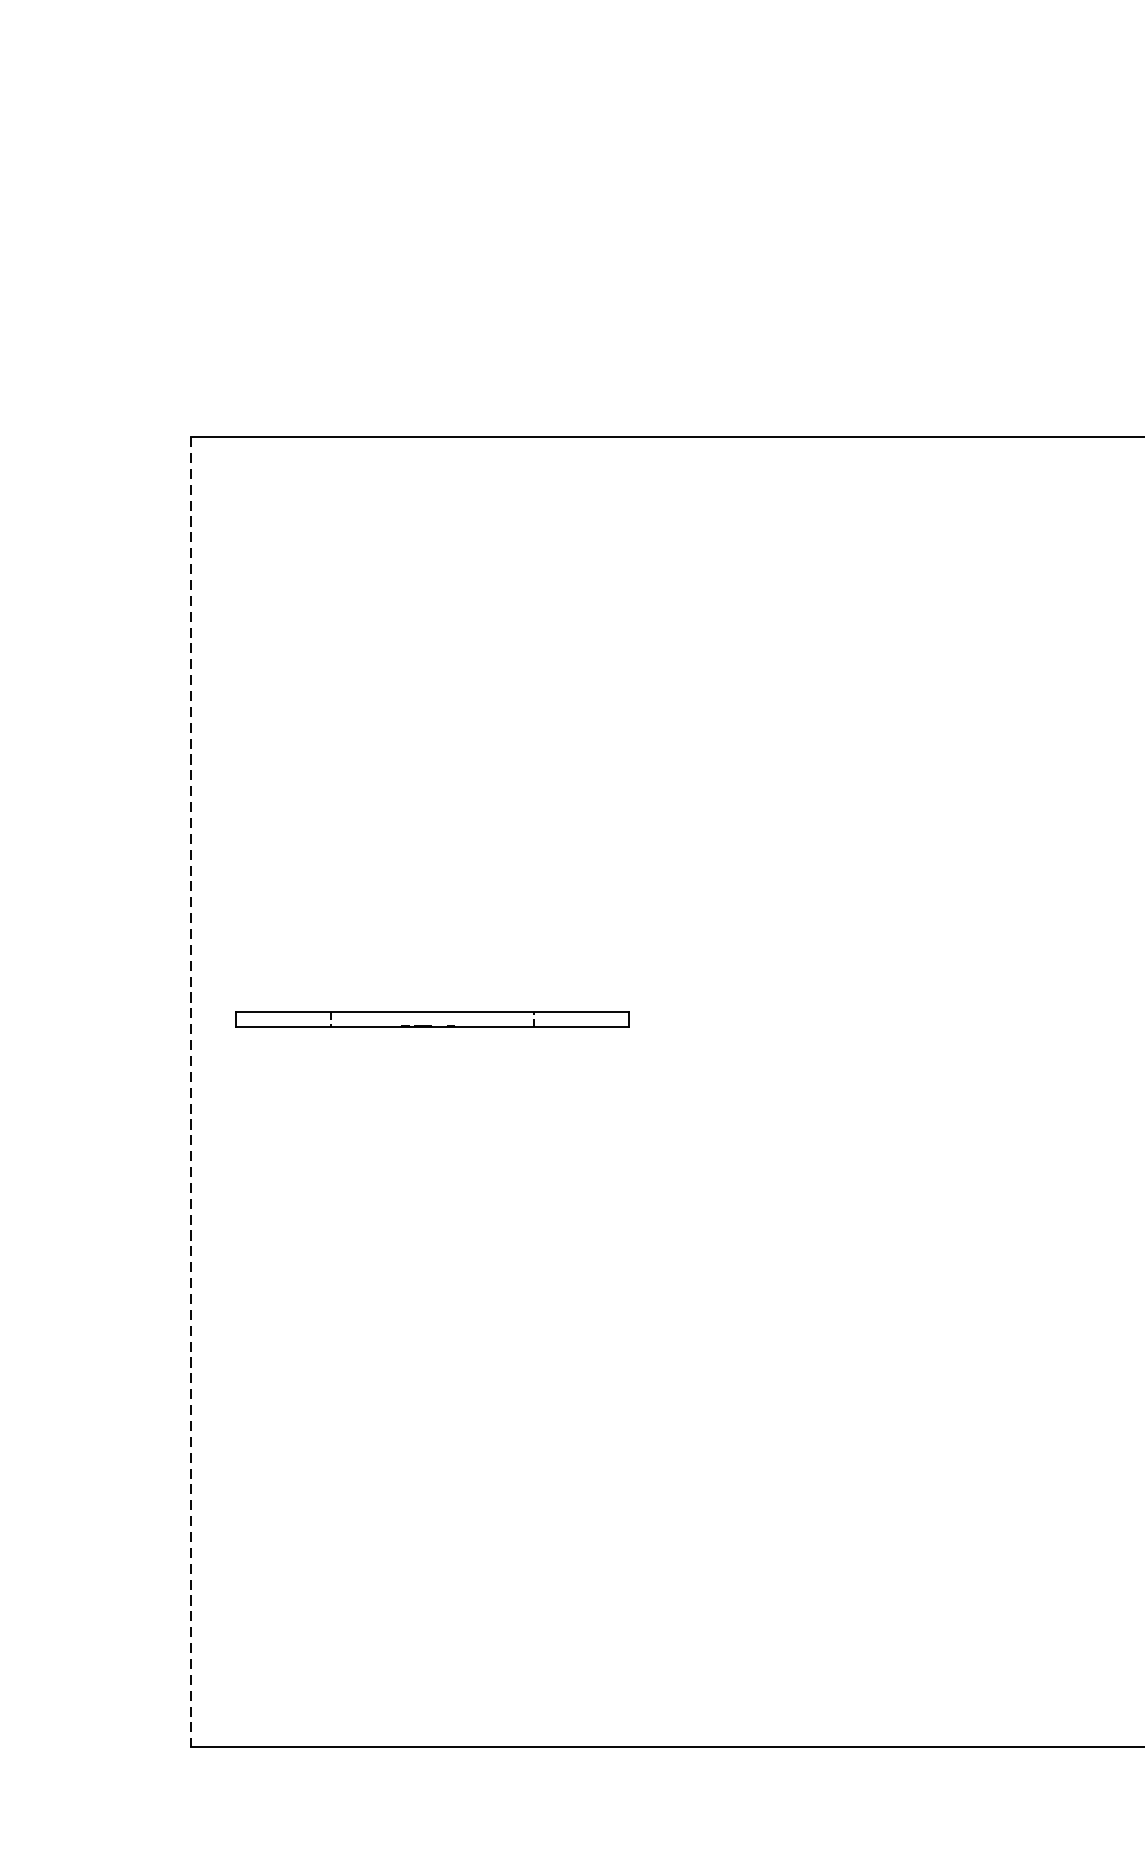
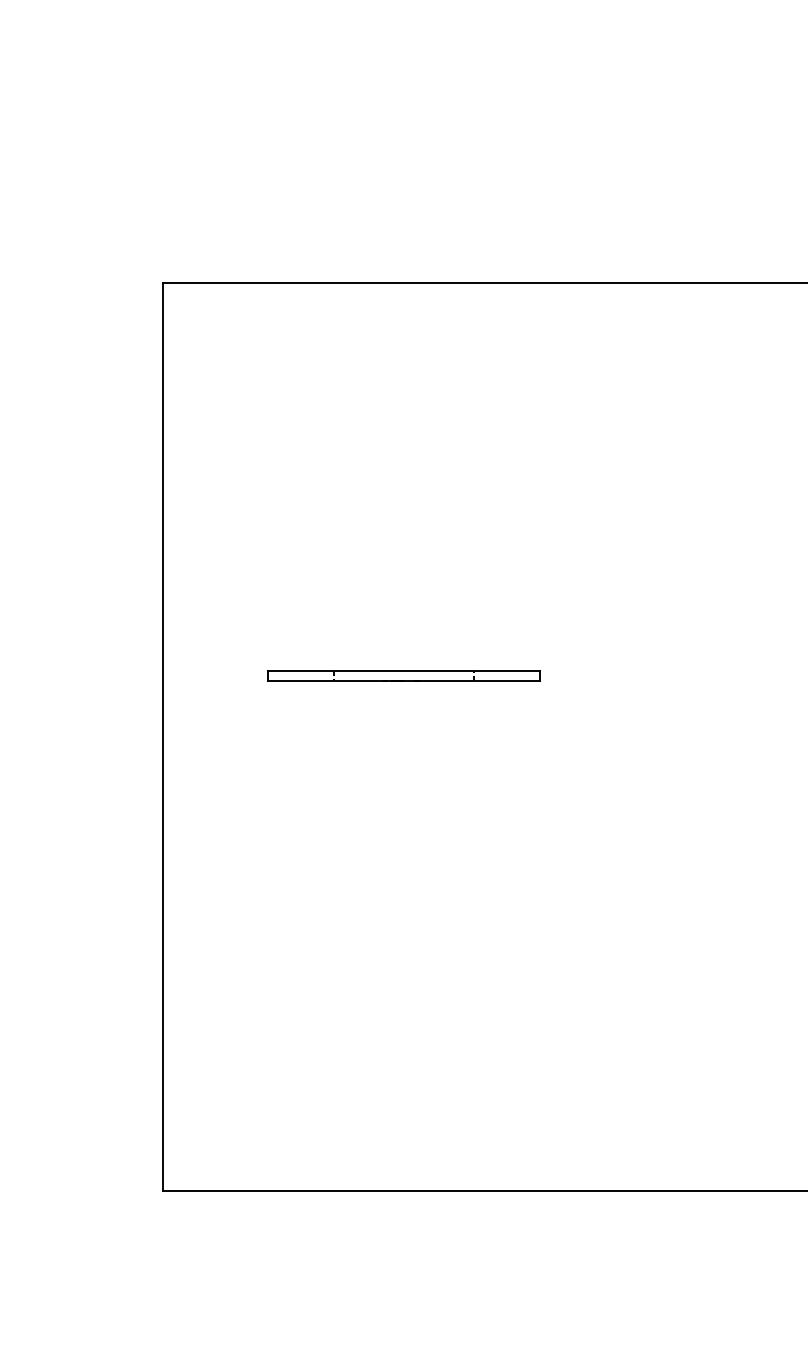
part: (431, 1018) -> (403, 675), moved
line: (190, 1092) -> (162, 737), dashed -> solid

